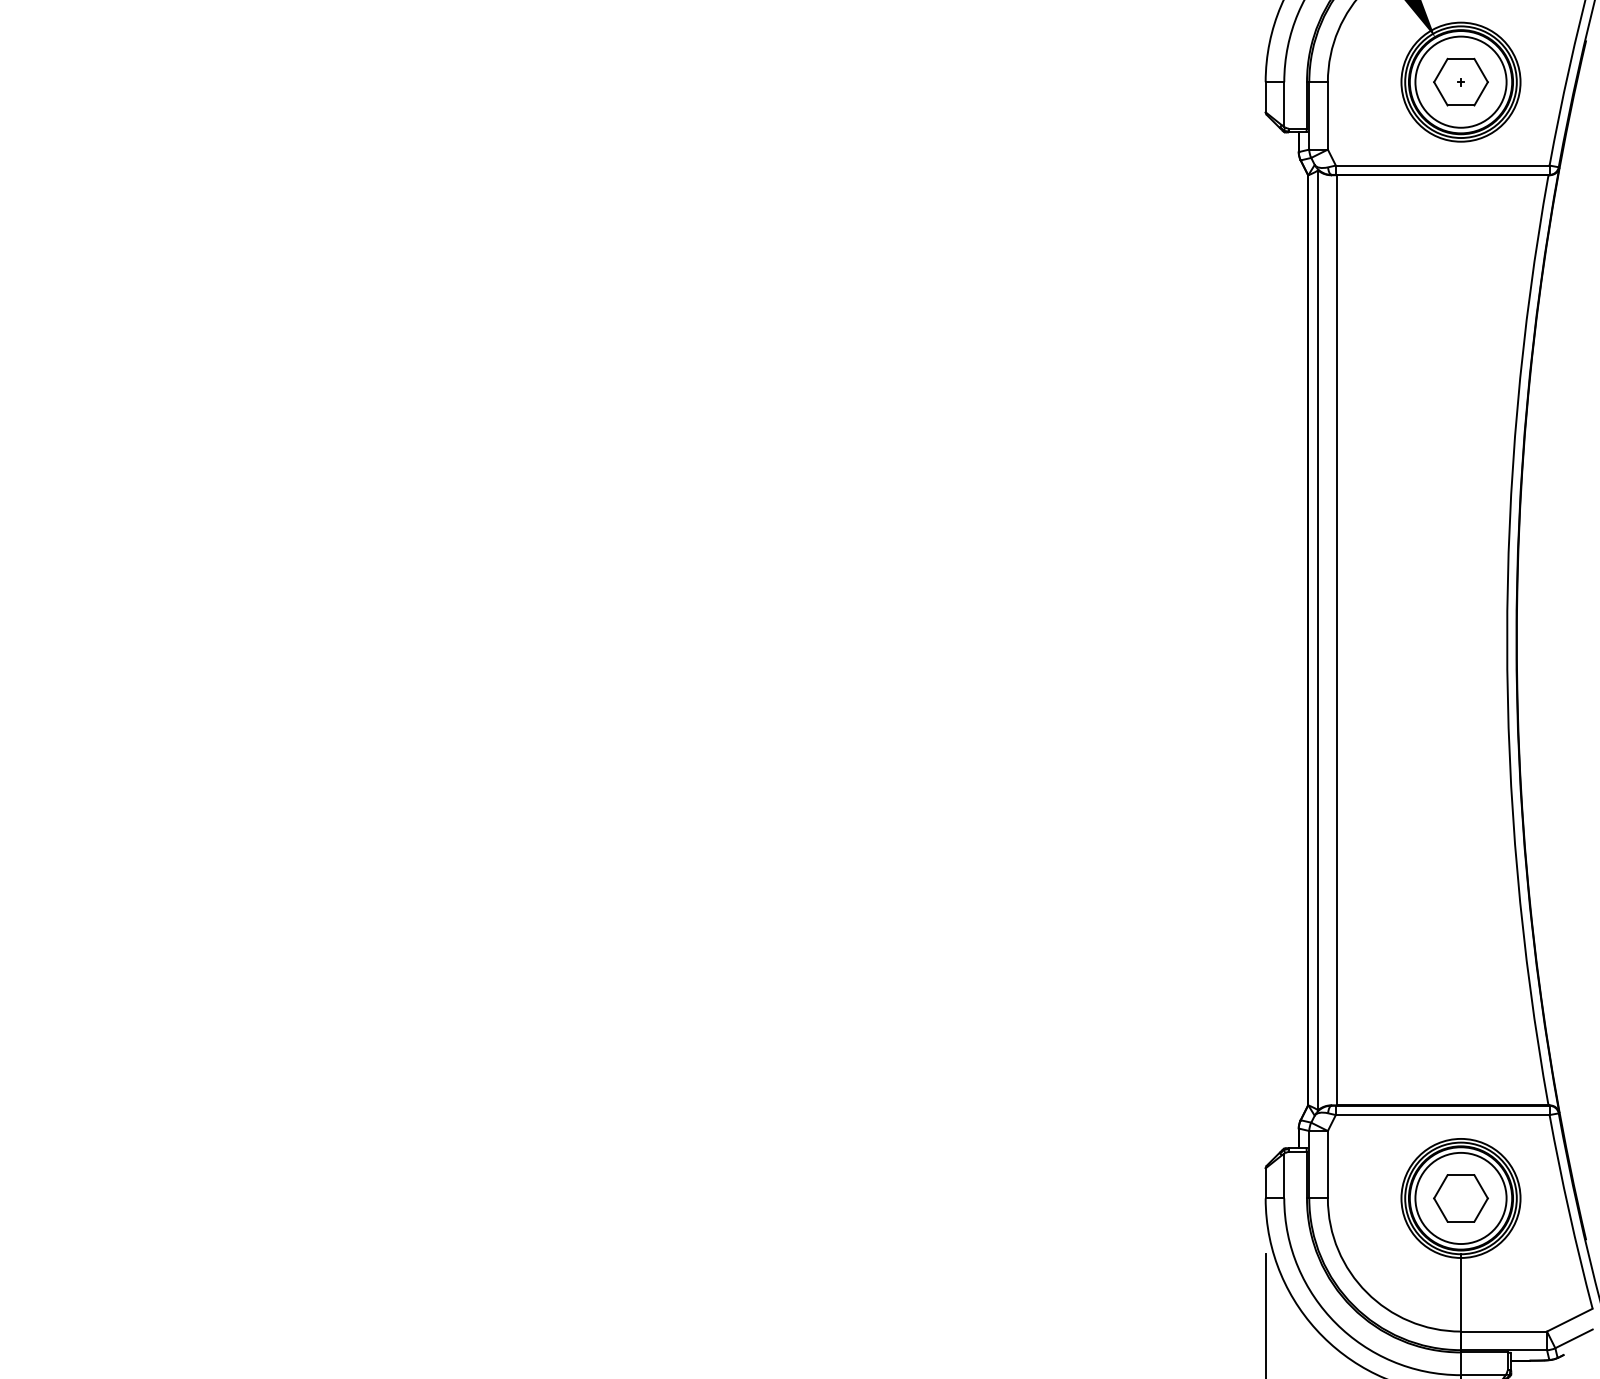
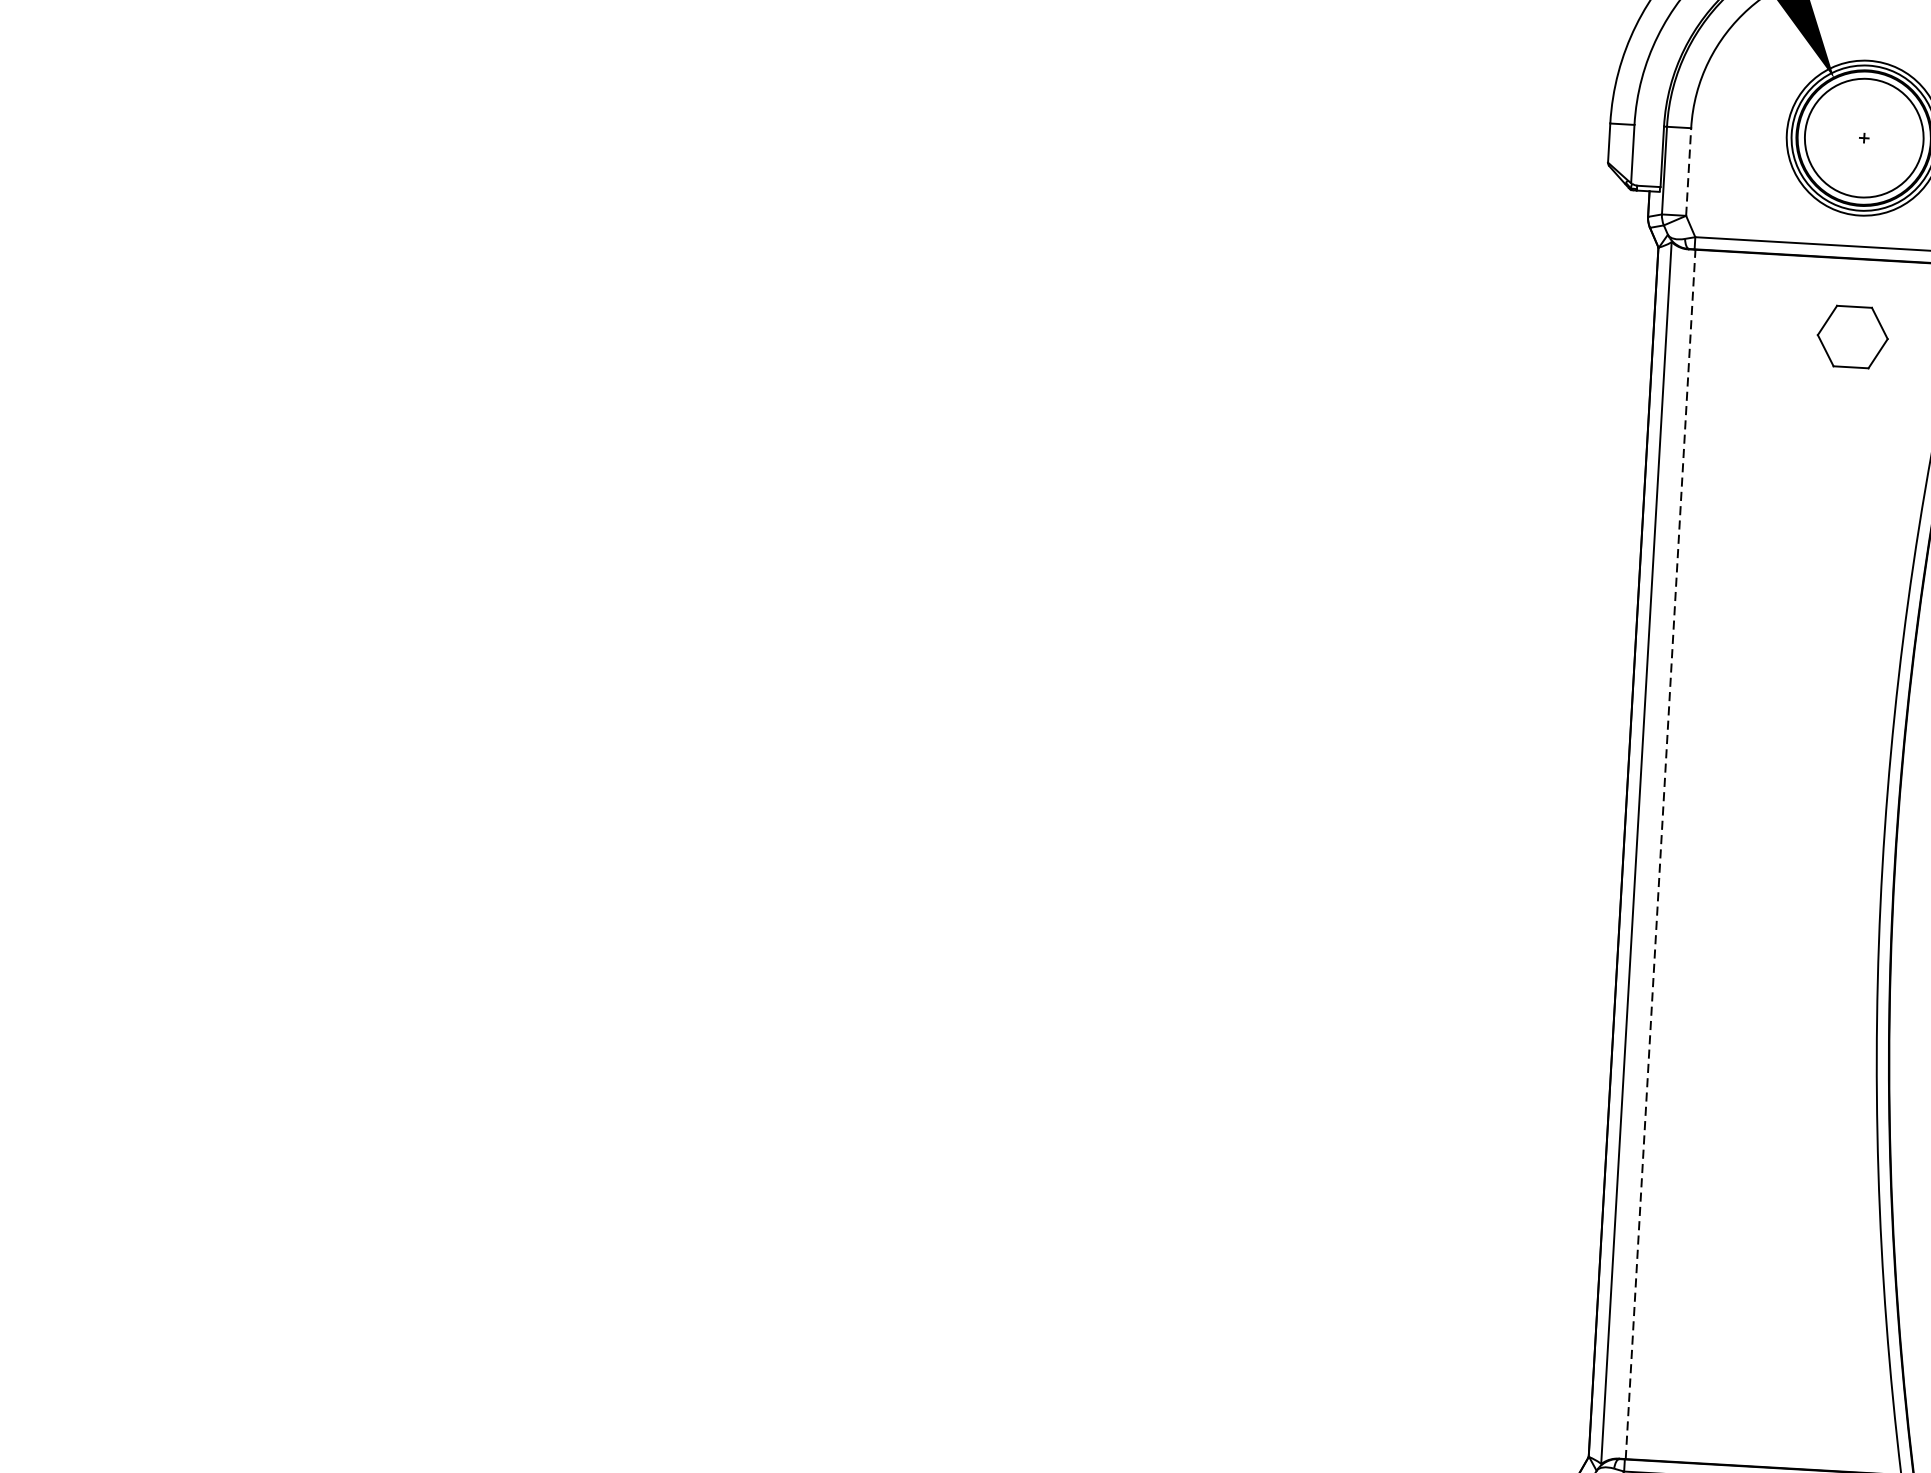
part: (1460, 81) -> (1852, 336), moved
line: (1327, 115) -> (1688, 171), solid -> dashed
line: (1336, 639) -> (1660, 853), solid -> dashed

